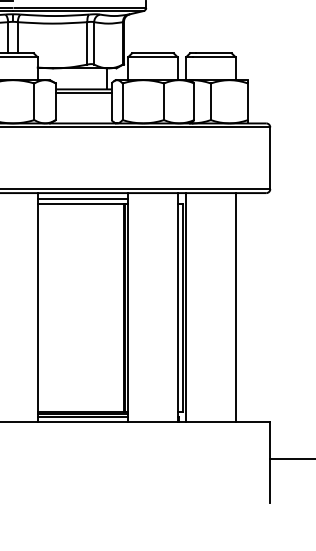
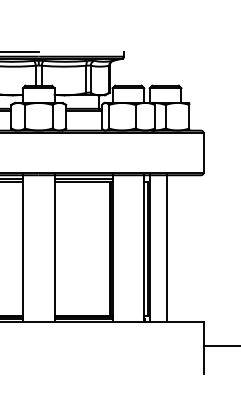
line: (235, 307) -> (167, 248), moved

